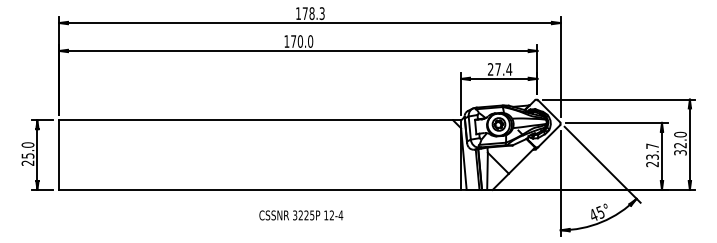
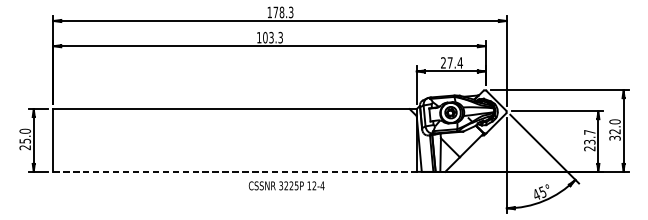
text: (302, 41) -> (273, 37), 170.0 -> 103.3
line: (260, 189) -> (235, 171), solid -> dashed
text: (301, 215) -> (286, 185), moved

